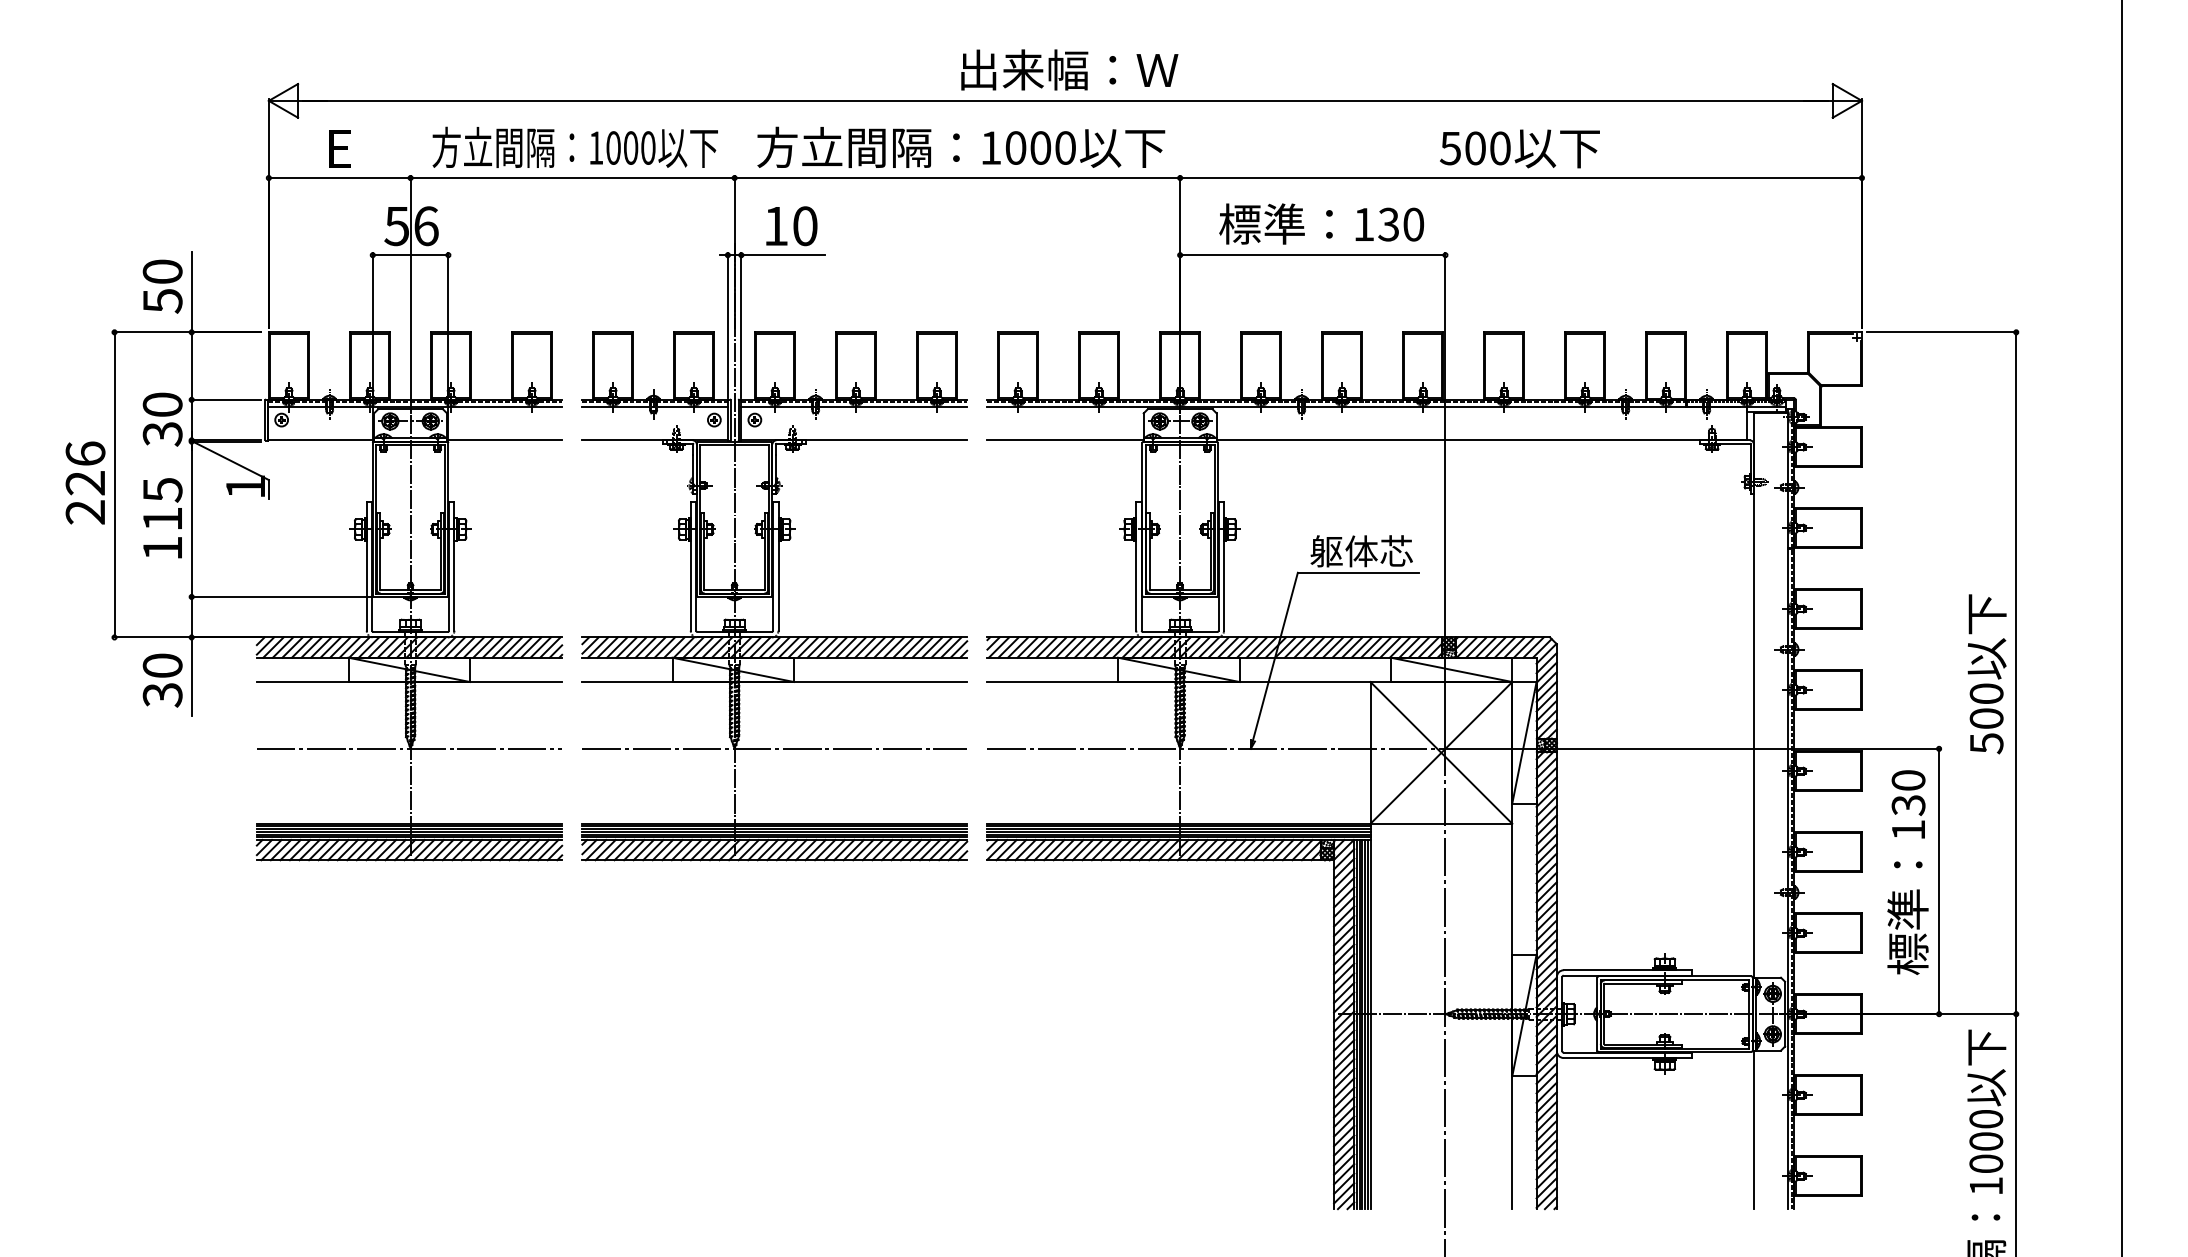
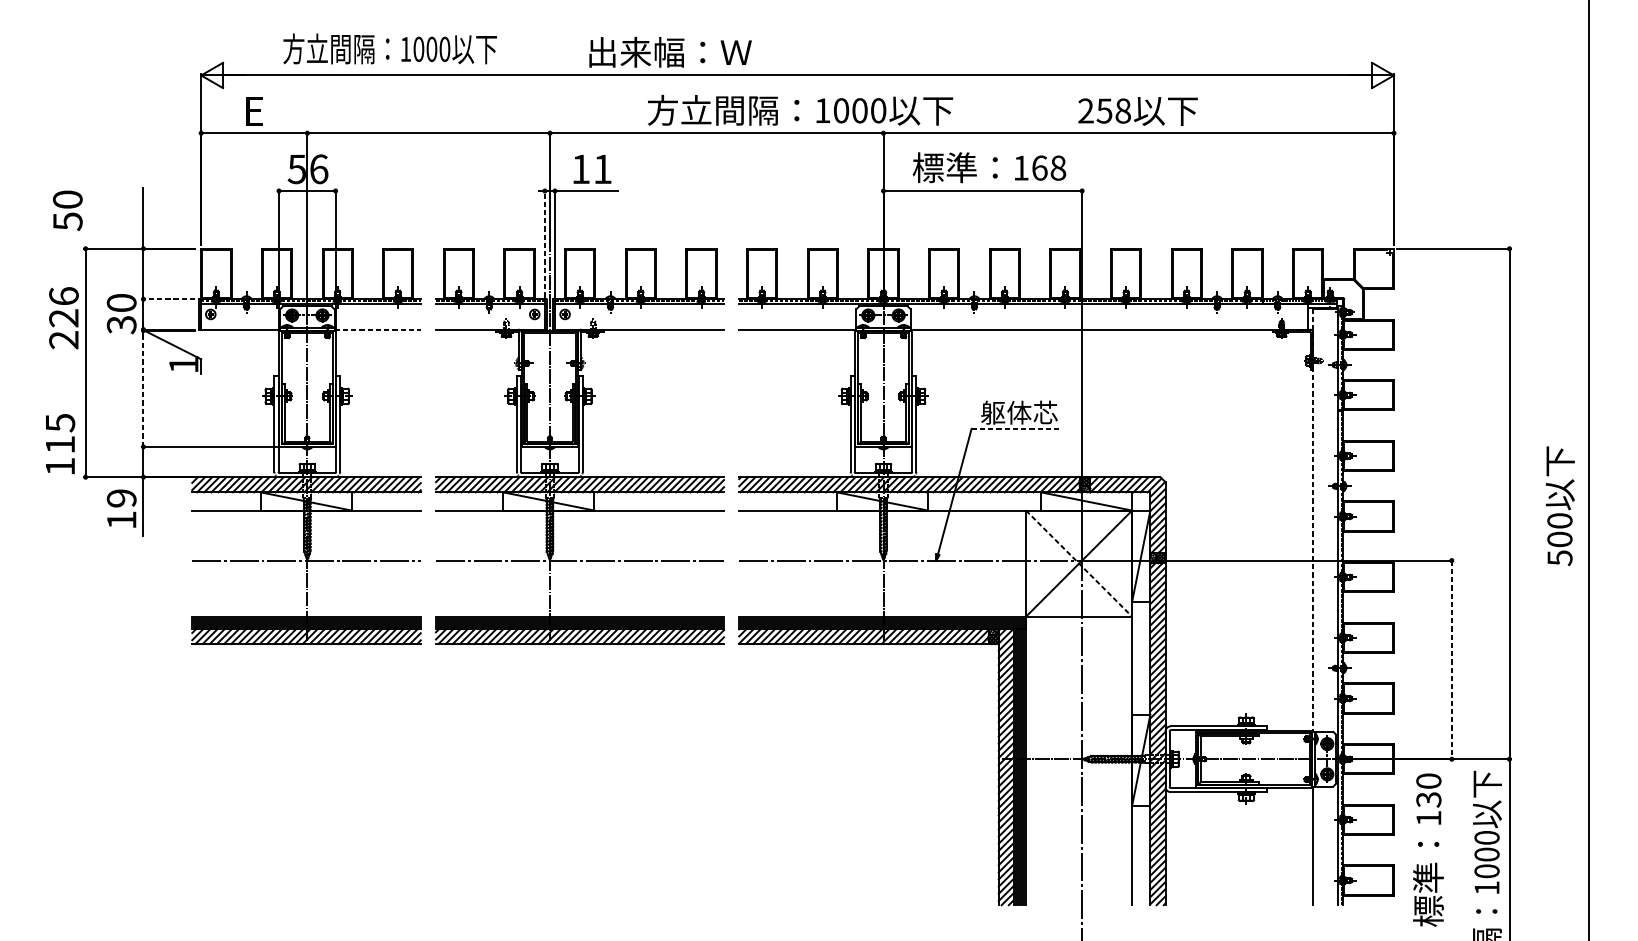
text: (1069, 69) -> (670, 51), moved
text: (574, 146) -> (389, 48), moved
text: (961, 146) -> (800, 109), moved
text: (1475, 148) -> (1104, 111), 500 -> 258
text: (1401, 224) -> (1049, 168), 130 -> 168
text: (805, 226) -> (603, 169), 10 -> 11
text: (162, 286) -> (67, 210), moved
line: (727, 324) -> (544, 242), solid -> dashed
line: (225, 399) -> (168, 299), solid -> dashed
line: (504, 440) -> (377, 329), solid -> dashed
text: (85, 482) -> (63, 317), moved
text: (162, 518) -> (60, 444), moved
line: (191, 519) -> (143, 388), solid -> dashed
line: (1358, 572) -> (1017, 428), solid -> dashed
text: (1986, 674) -> (1559, 506), moved
text: (162, 680) -> (121, 509), 30 -> 19
line: (1753, 695) -> (1312, 520), solid -> dashed
line: (1441, 753) -> (1079, 564), solid -> dashed
text: (1907, 872) -> (1428, 850), moved
line: (1939, 881) -> (1452, 659), solid -> dashed

